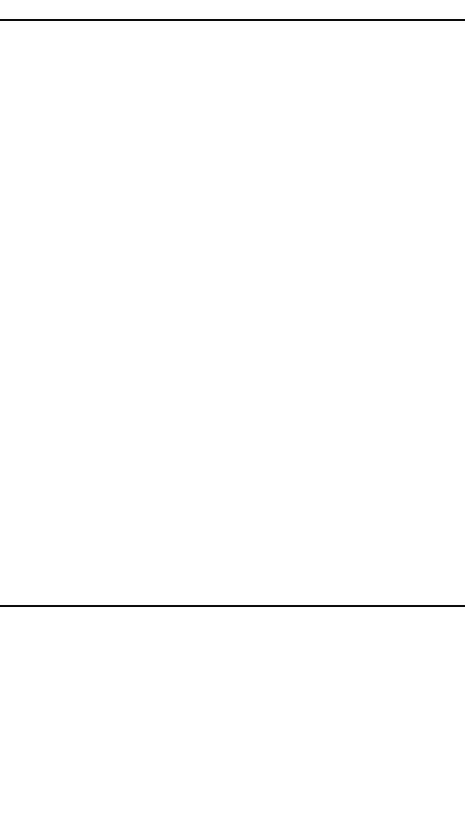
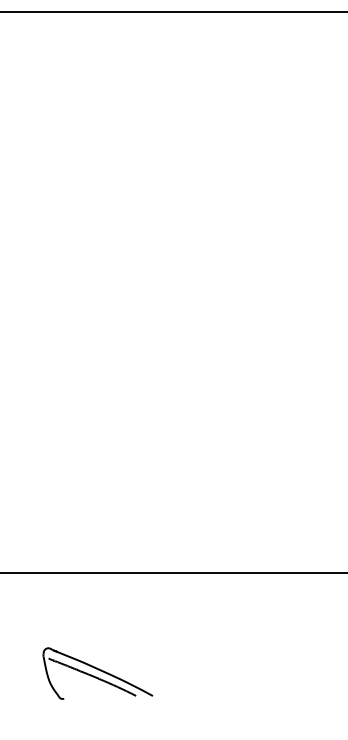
part: (148, 711) -> (98, 673), added

